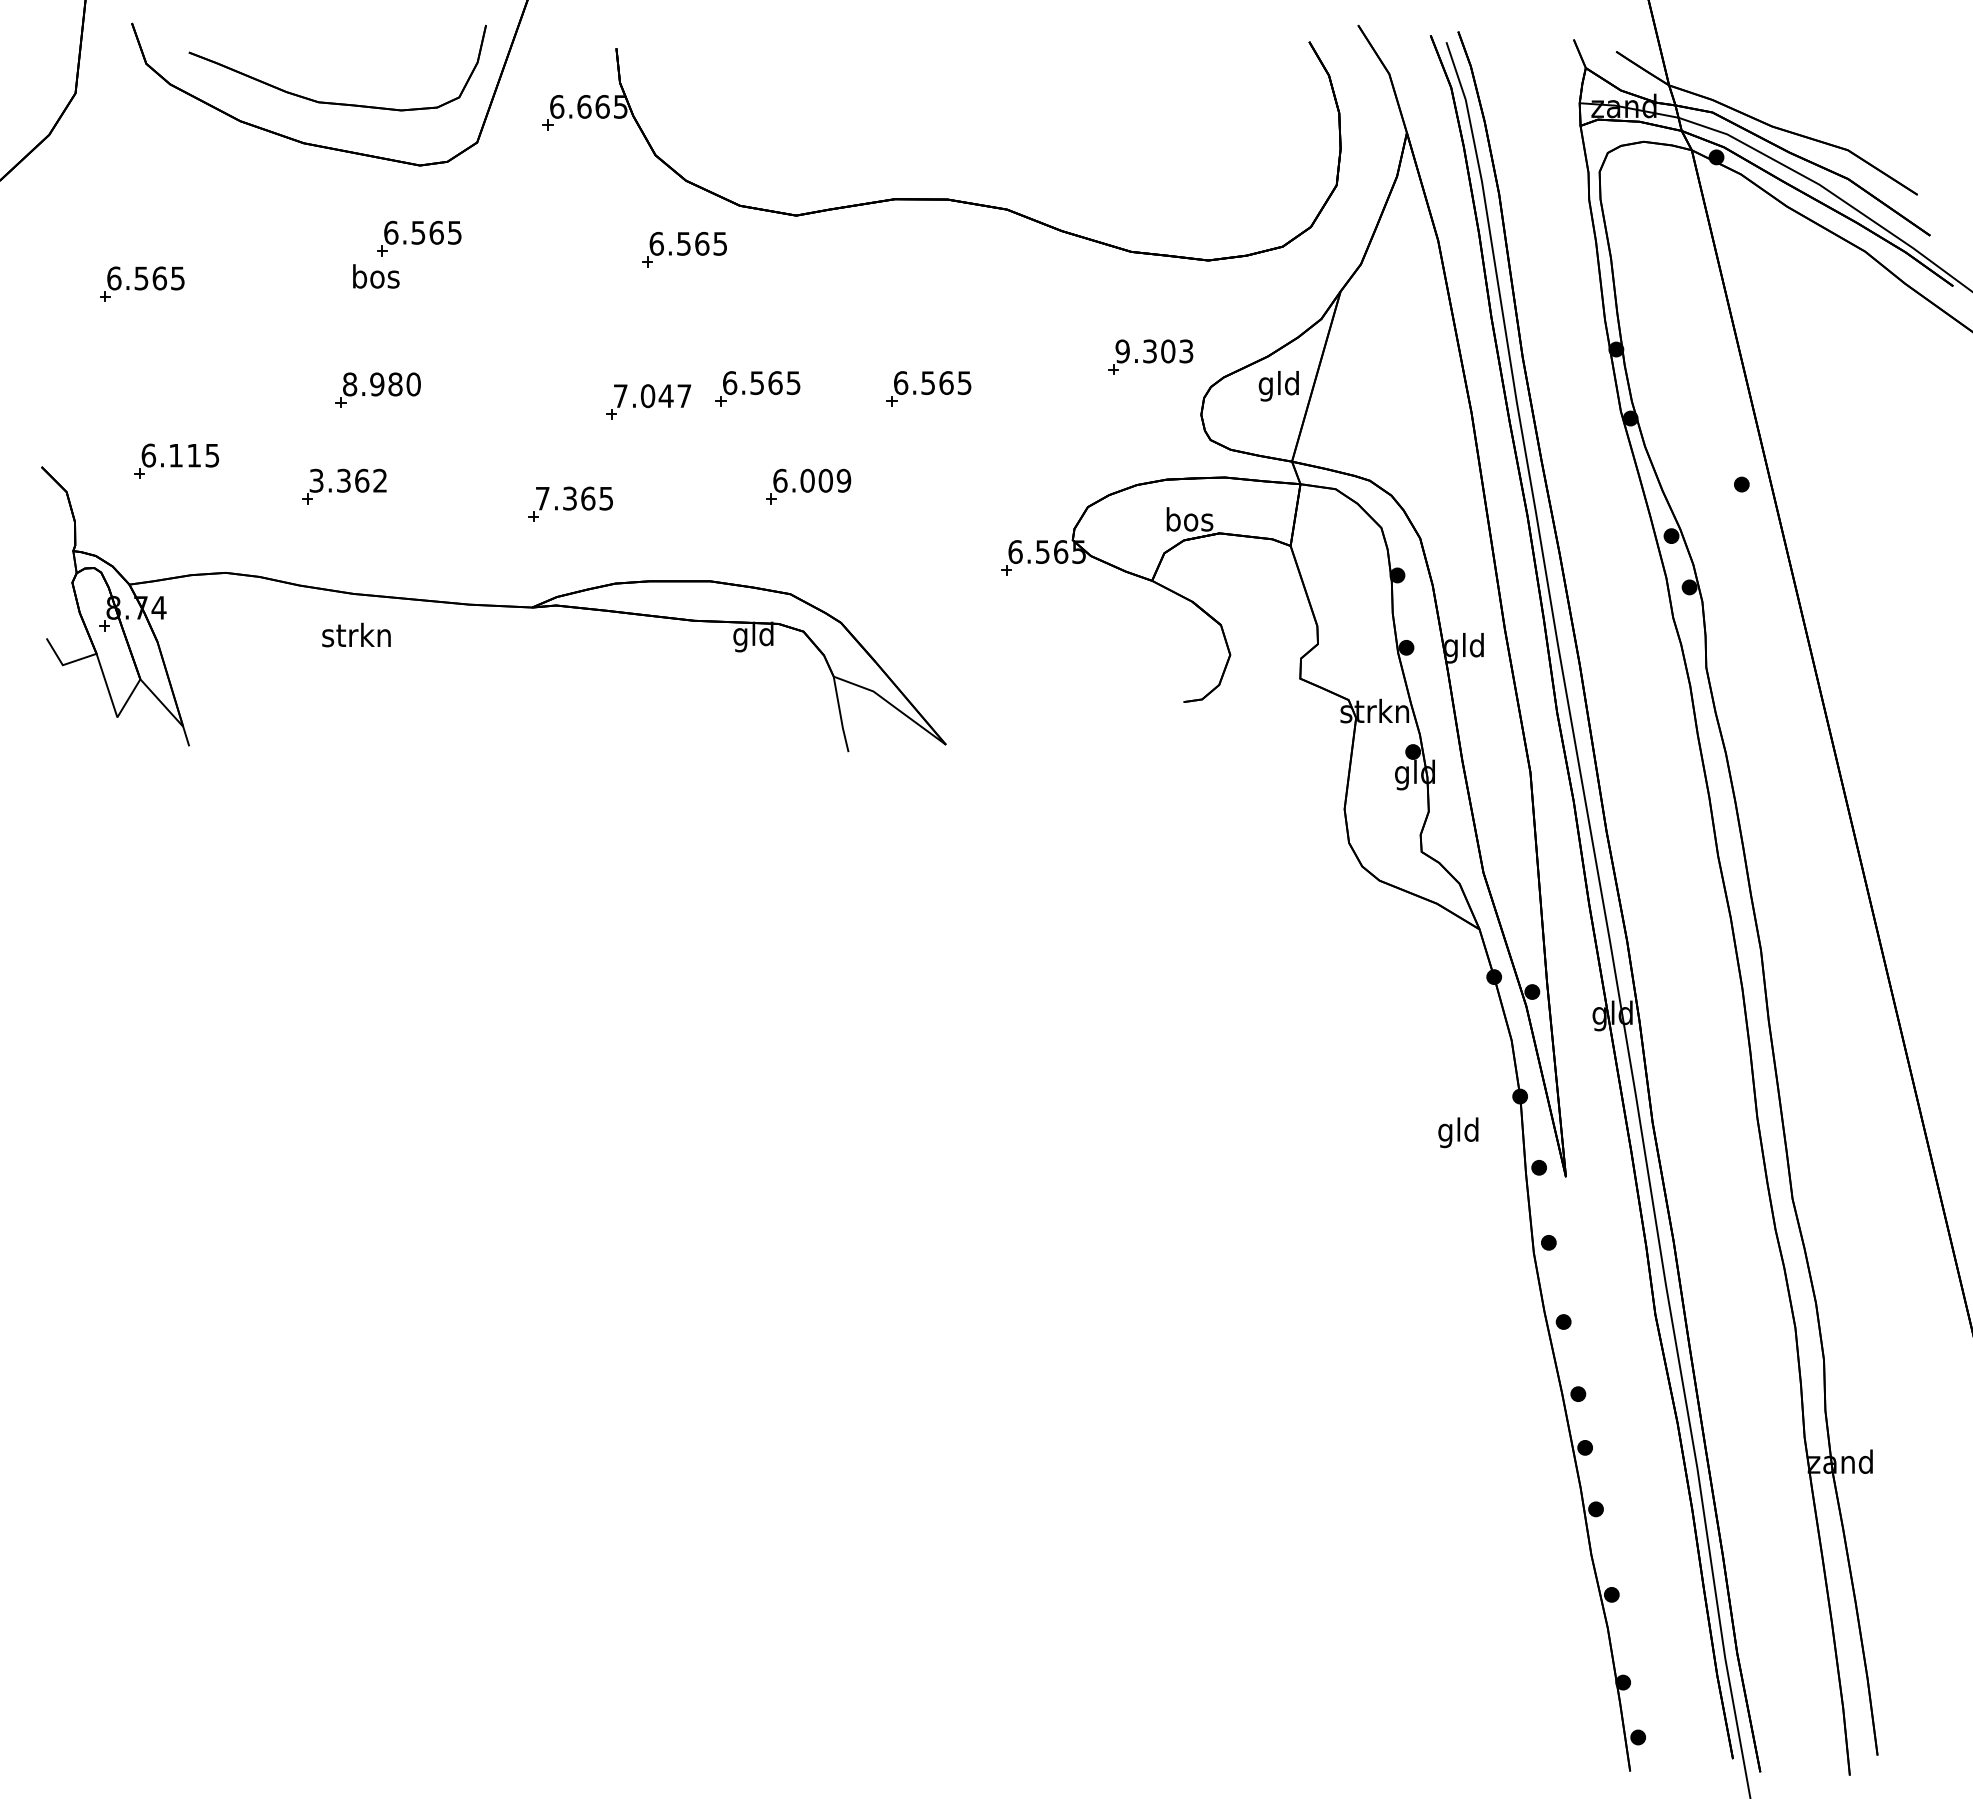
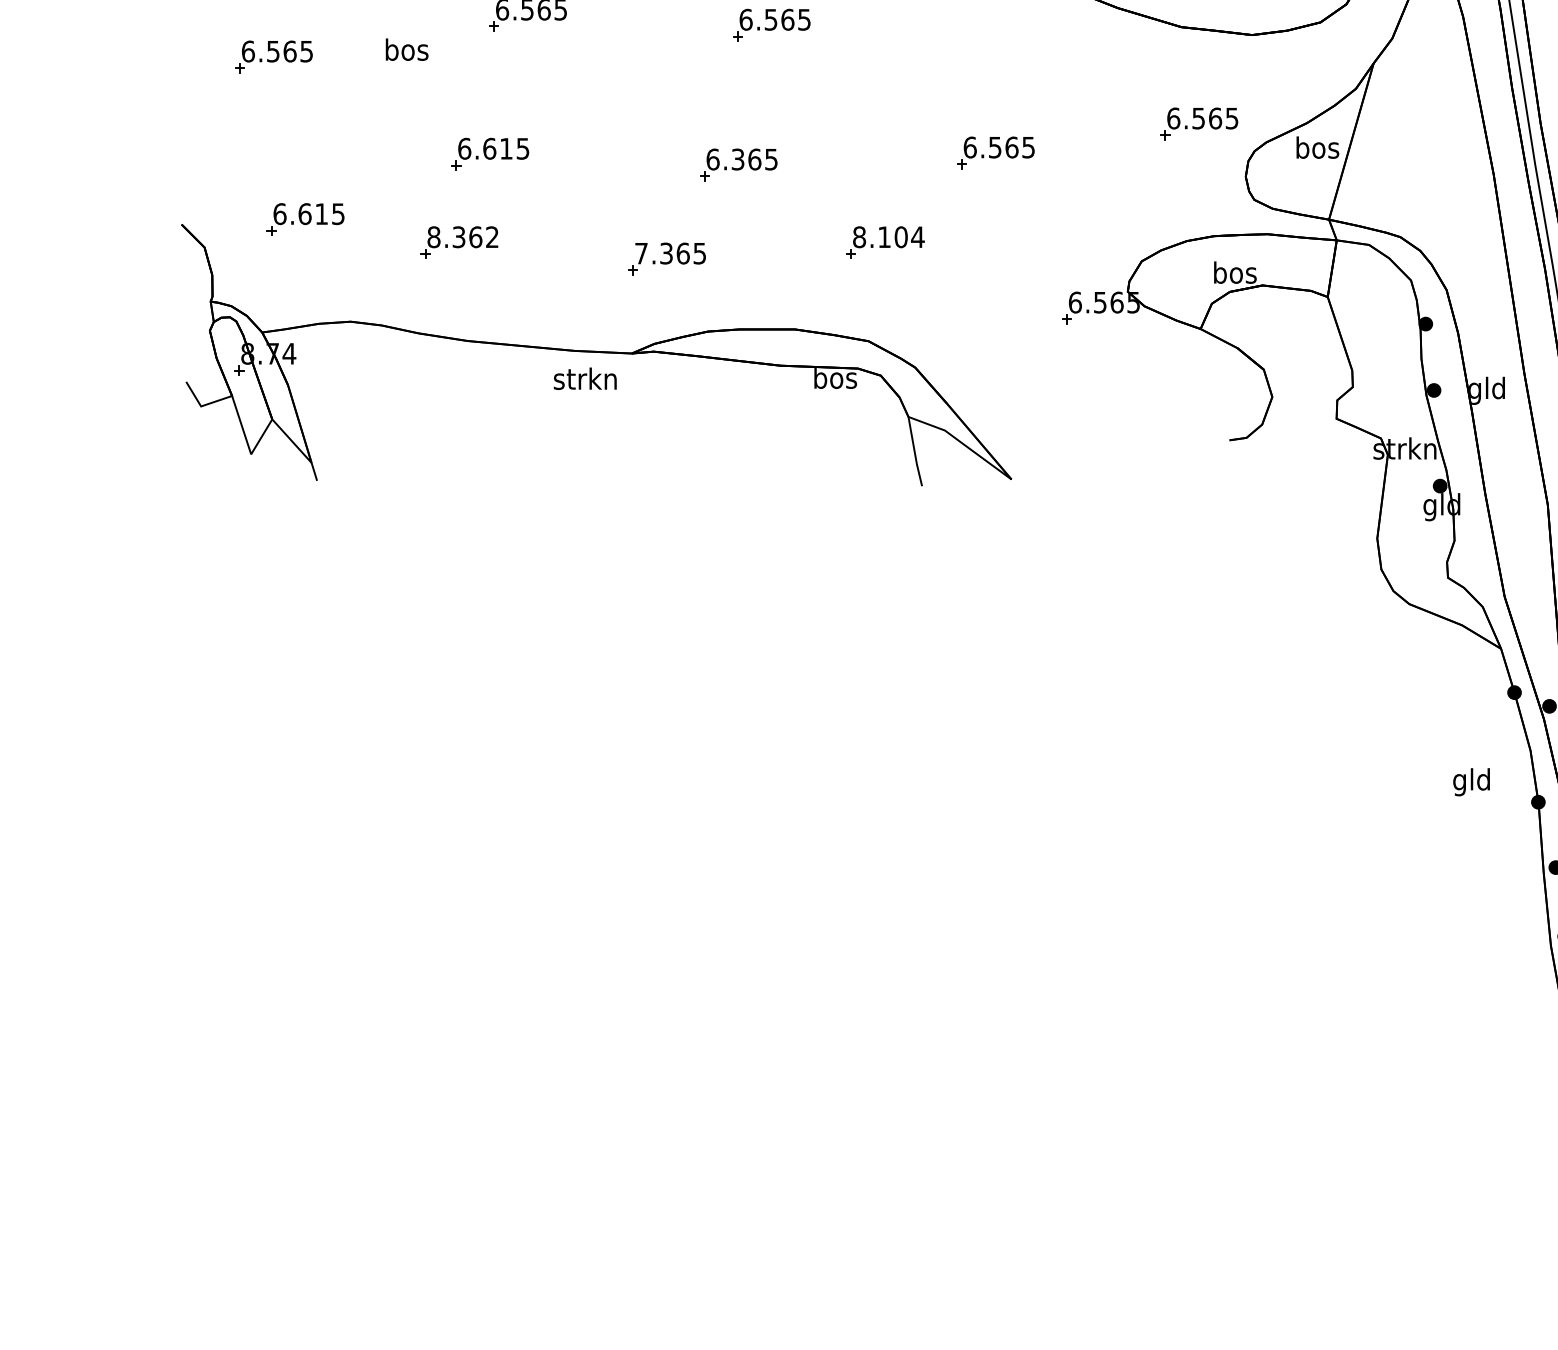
text: (376, 276) -> (407, 49), moved
text: (1154, 351) -> (1202, 118), 9.303 -> 6.565
text: (381, 384) -> (493, 148), 8.980 -> 6.615
text: (1279, 386) -> (1317, 150), gld -> bos
part: (757, 388) -> (838, 152), removed
text: (652, 396) -> (742, 159), 7.047 -> 6.365
text: (176, 455) -> (305, 214), 6.115 -> 6.615
text: (316, 480) -> (433, 236), 3.362 -> 8.362
text: (812, 480) -> (889, 236), 6.009 -> 8.104
text: (356, 634) -> (585, 378), moved
text: (754, 636) -> (835, 380), gld -> bos
text: (1458, 1132) -> (1471, 782), moved

